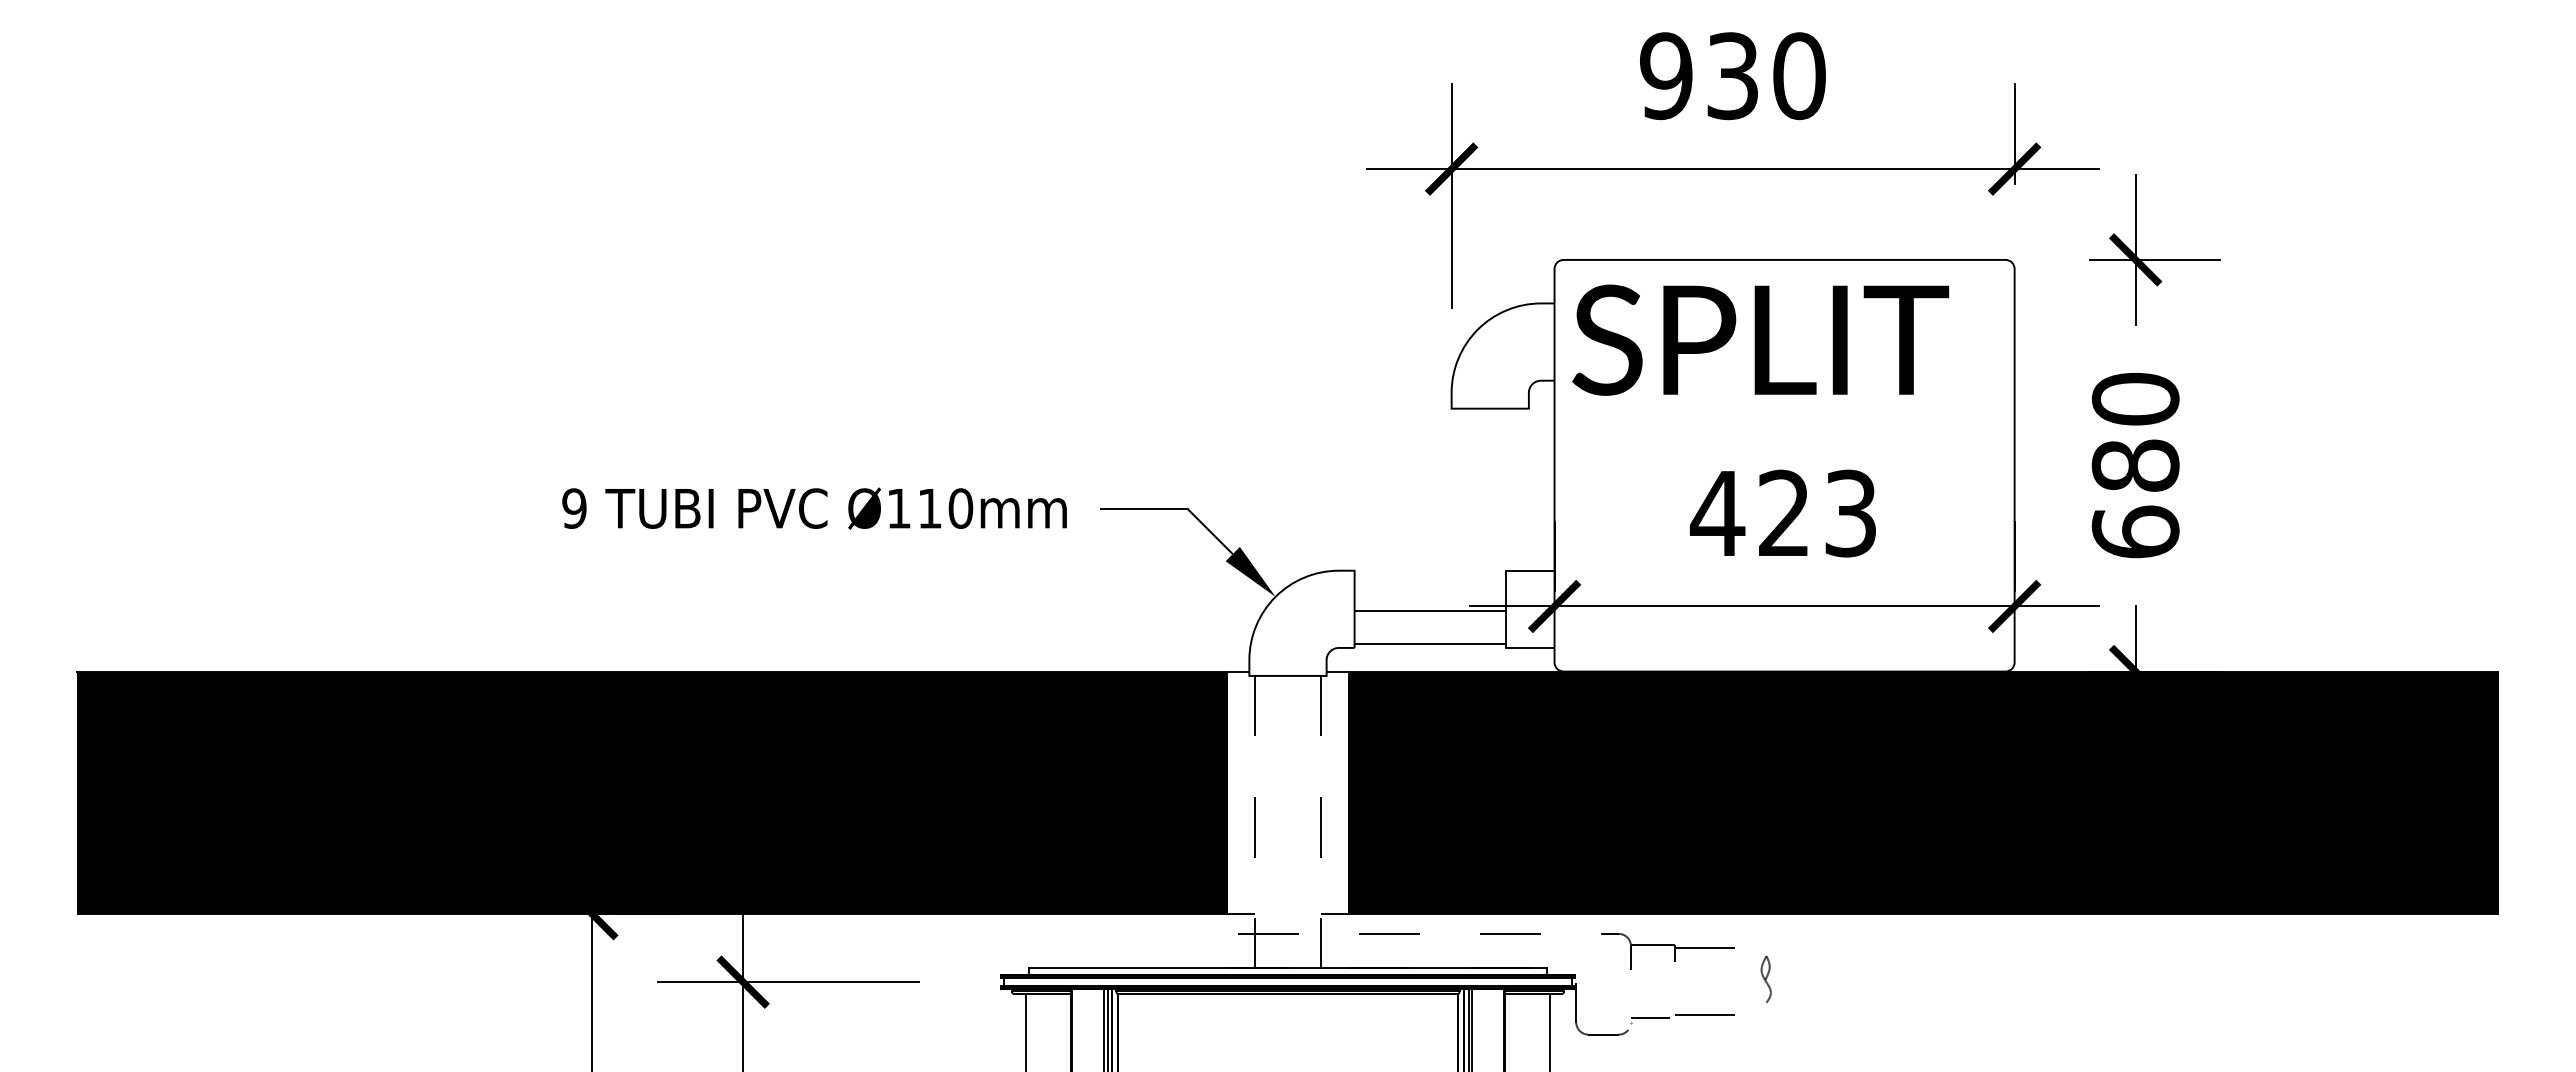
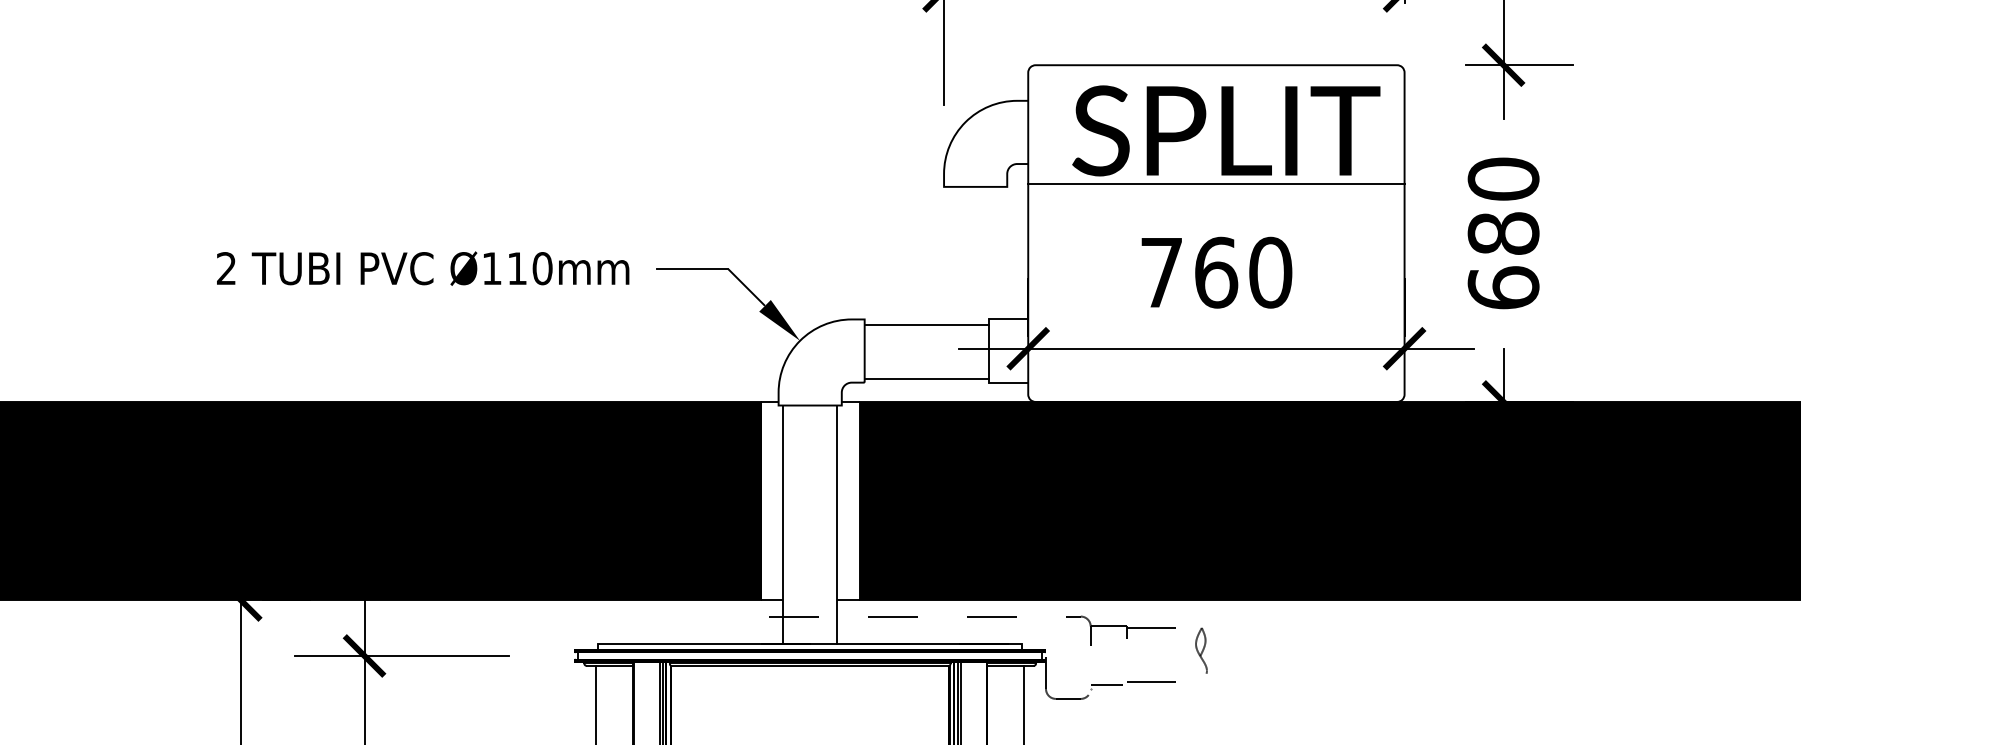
text: (1760, 339) -> (1226, 130), moved
line: (1784, 405) -> (1216, 184), added
text: (574, 508) -> (226, 268), 9 -> 2
text: (1783, 513) -> (1215, 272), 423 -> 760
line: (1430, 611) -> (926, 325), moved
line: (1254, 821) -> (782, 524), dashed -> solid
line: (1321, 821) -> (837, 524), dashed -> solid
part: (1765, 975) -> (1200, 650), size x1.43

